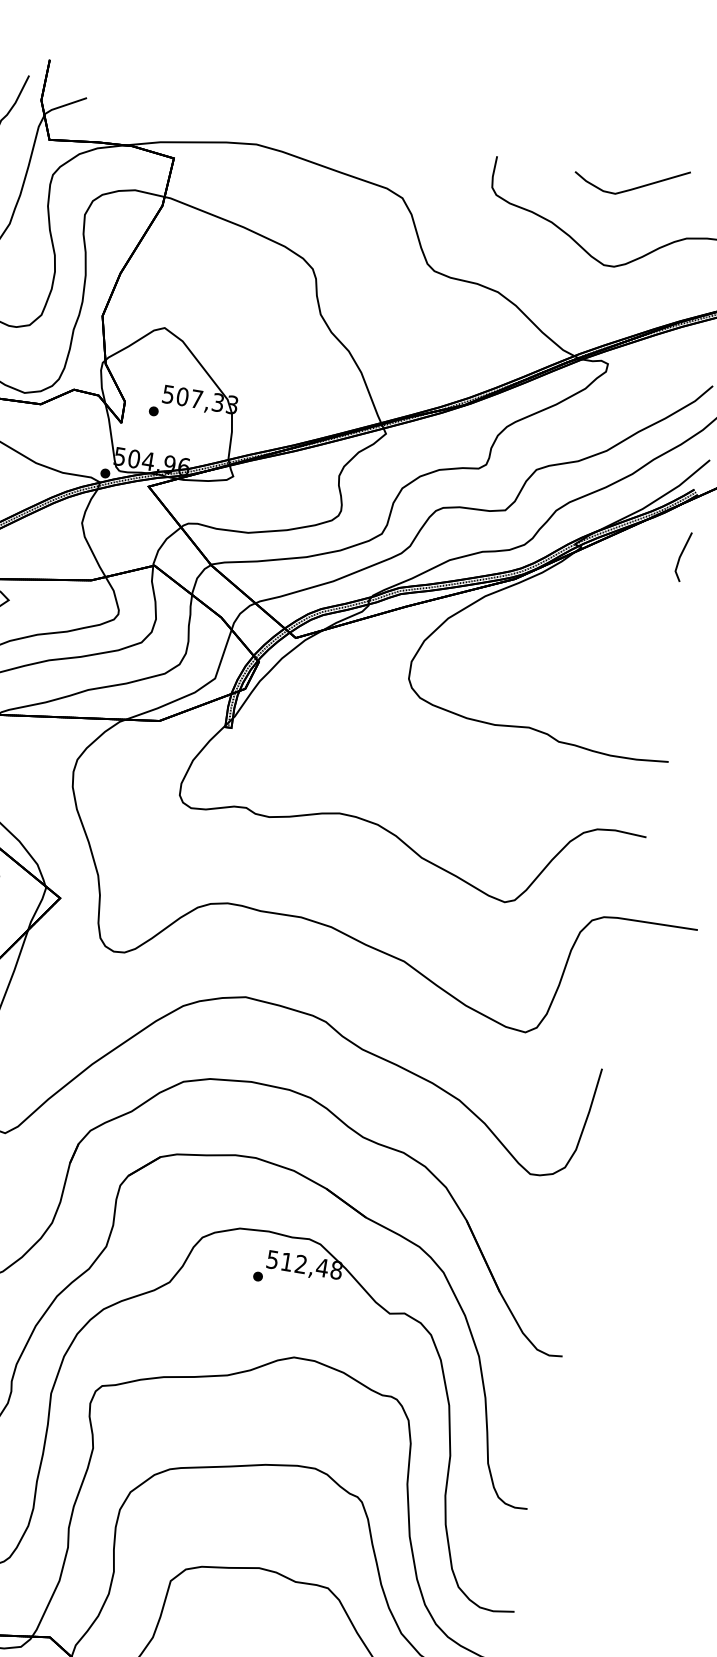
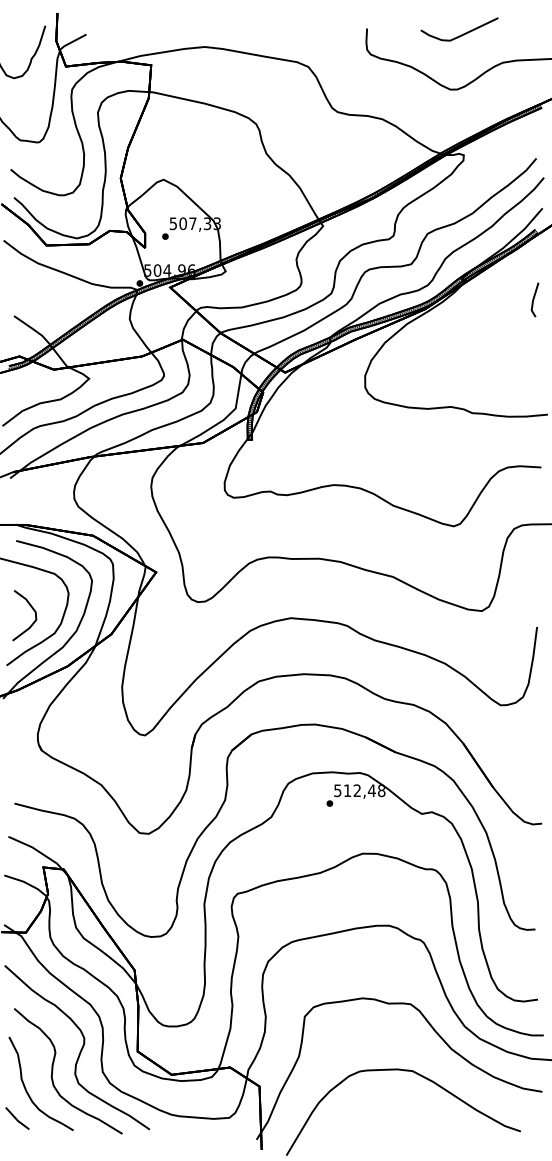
part: (682, 556) -> (534, 299), moved

